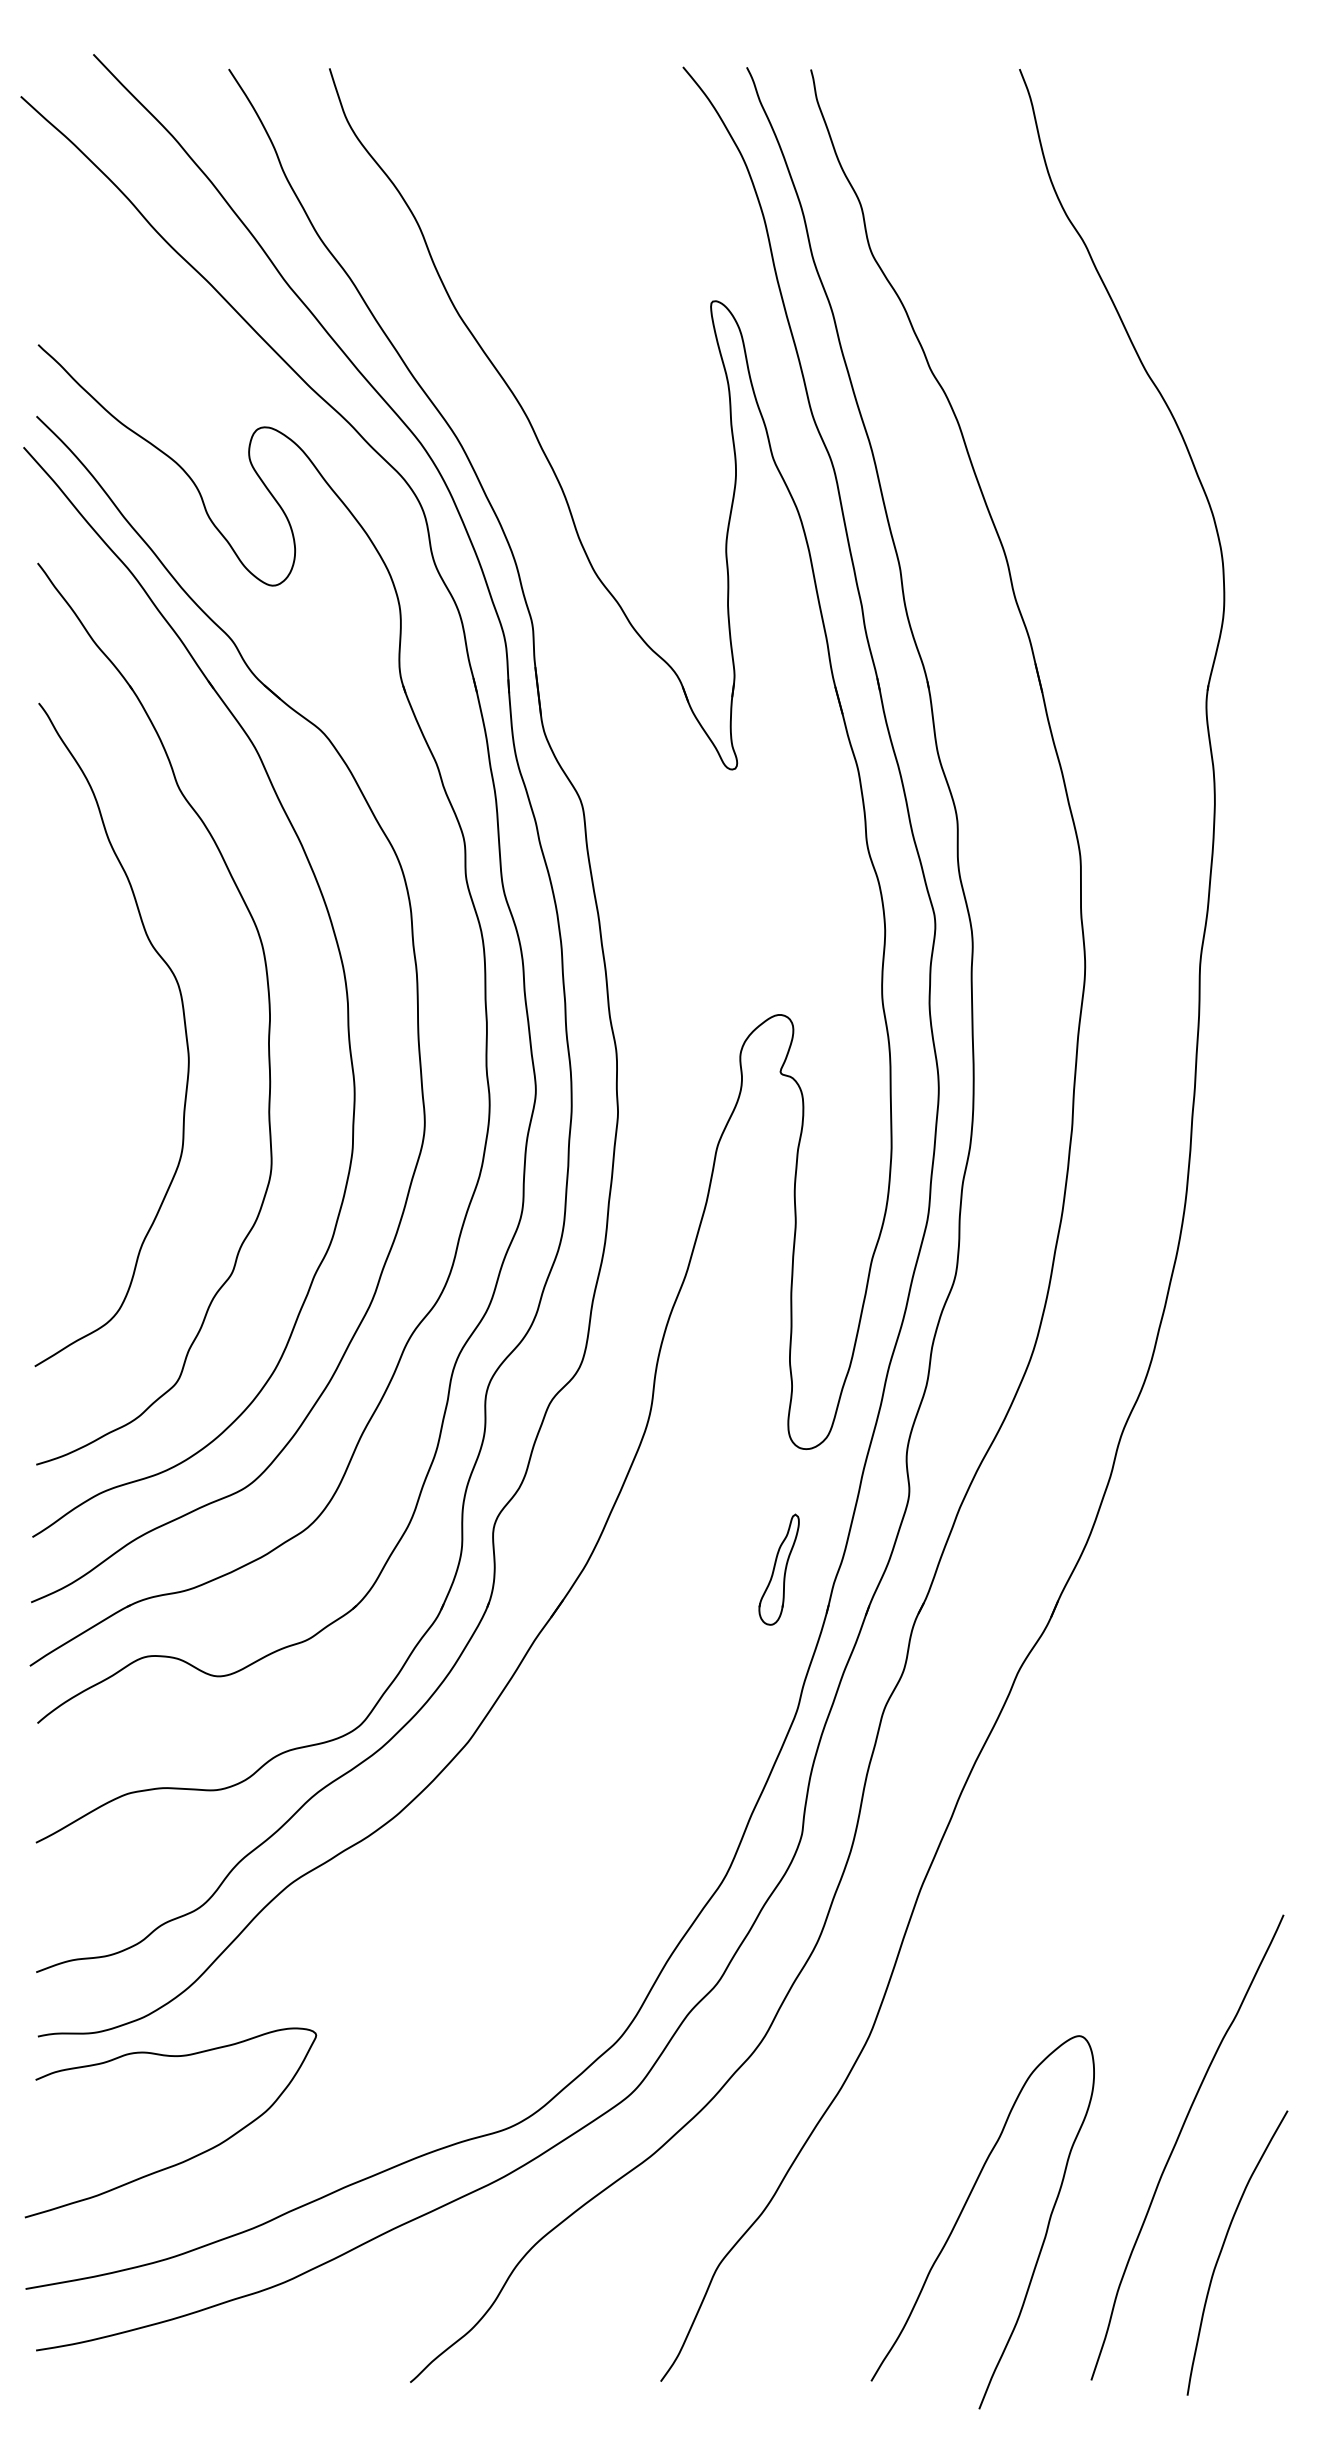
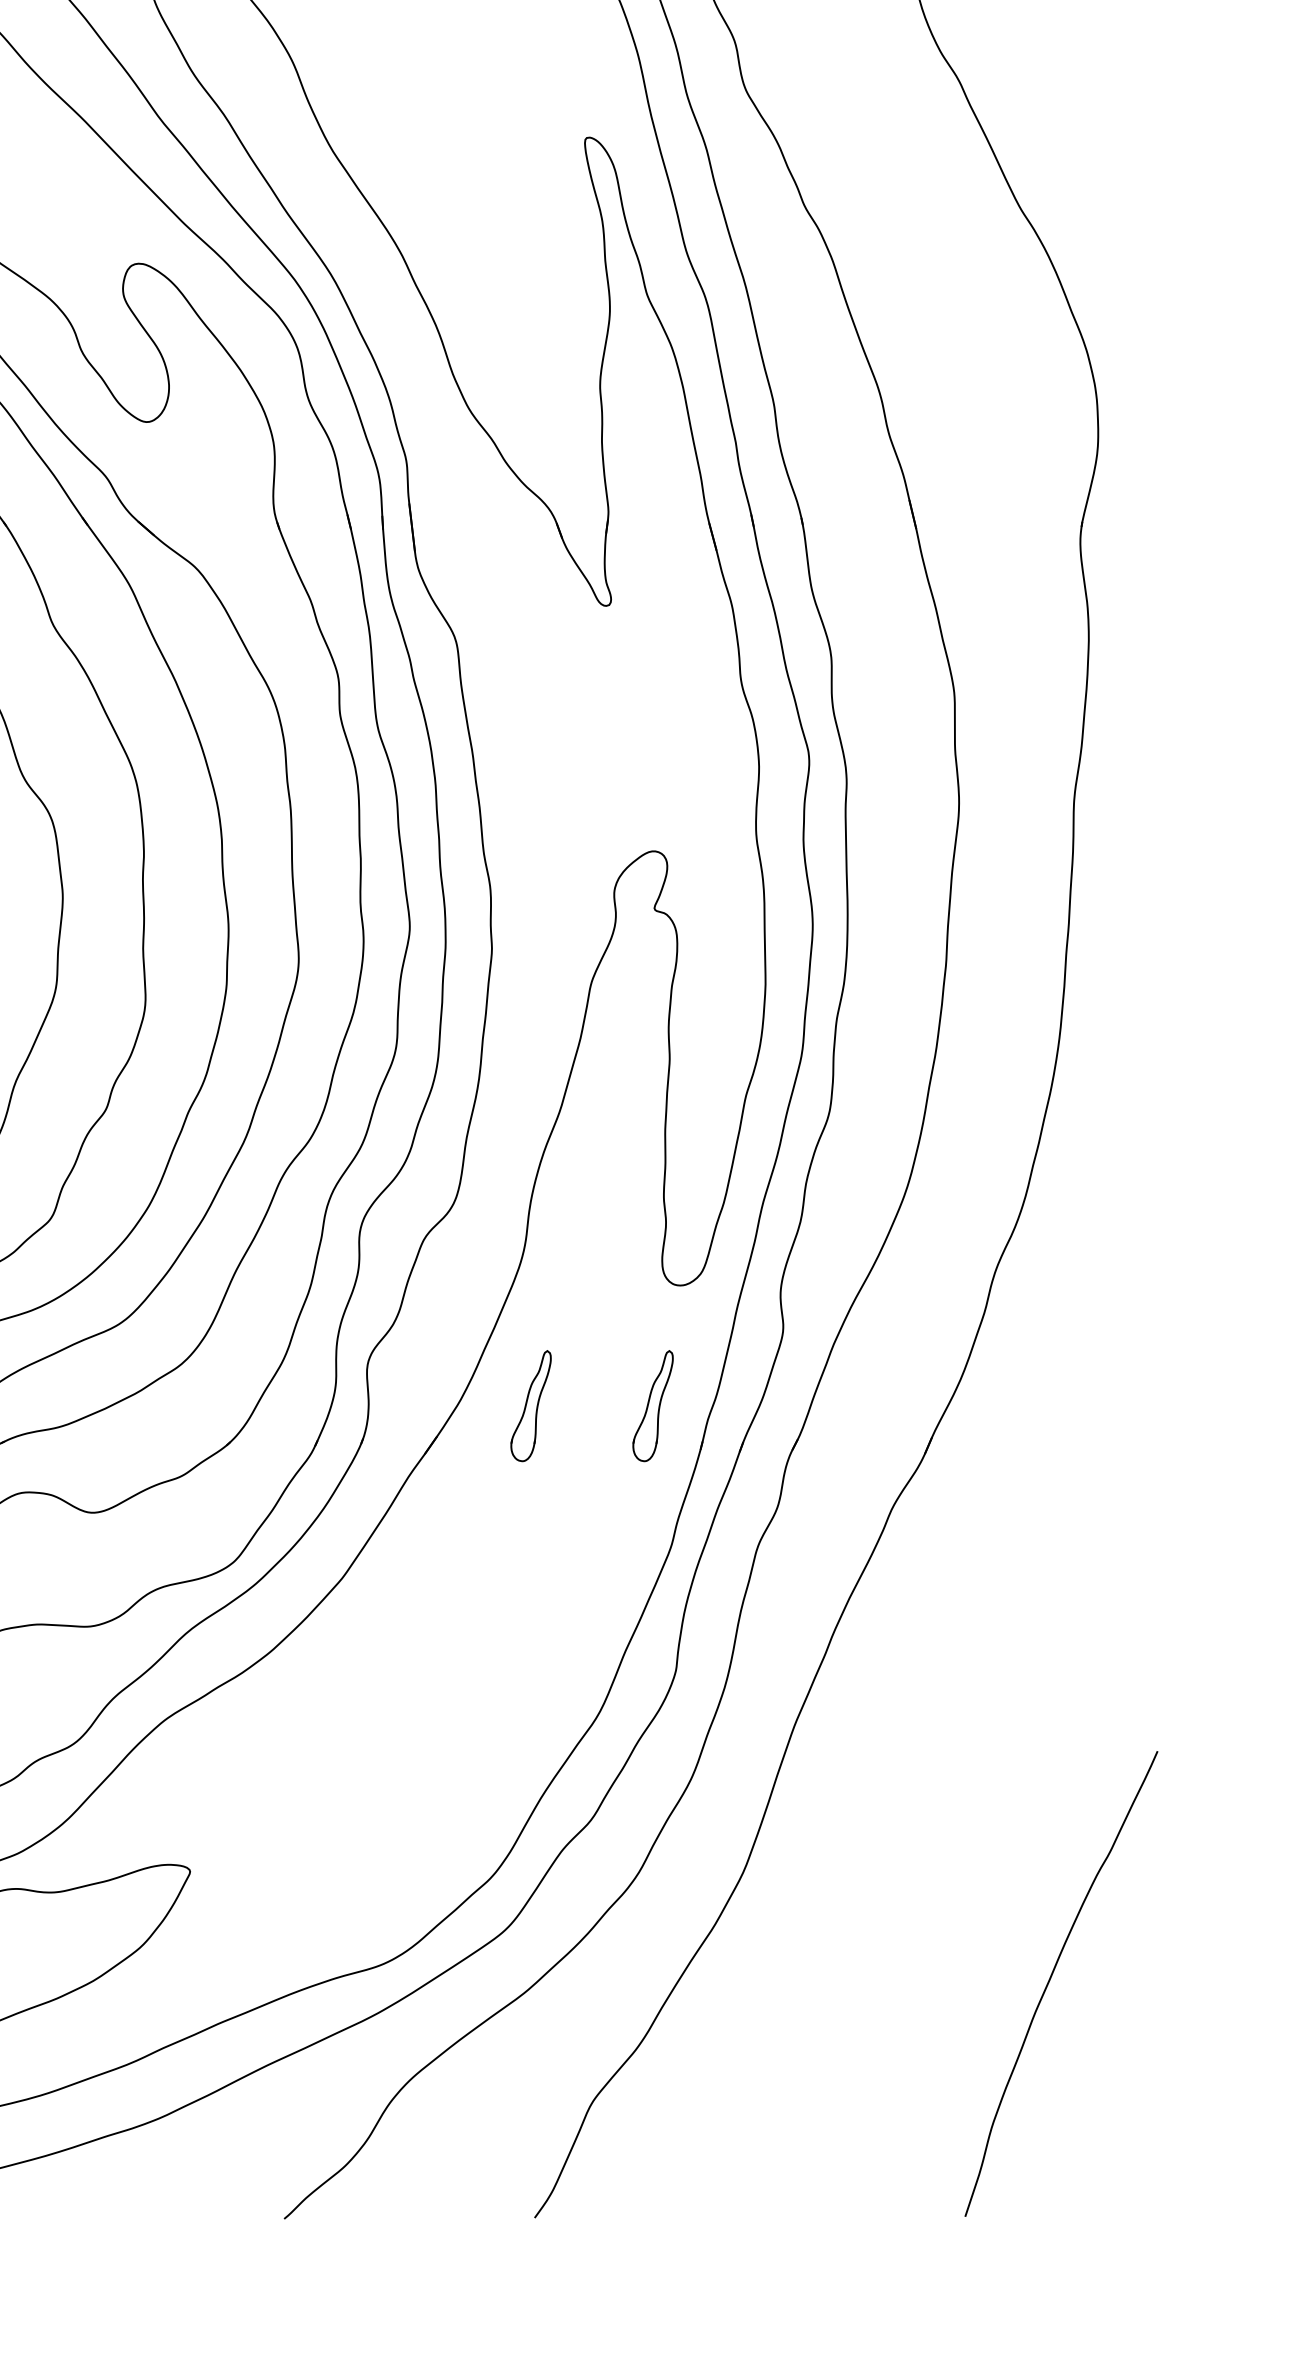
part: (656, 1569) -> (530, 1405), added
curve: (962, 2212) -> (836, 2048), removed
curve: (1223, 2247) -> (1097, 2083), removed

